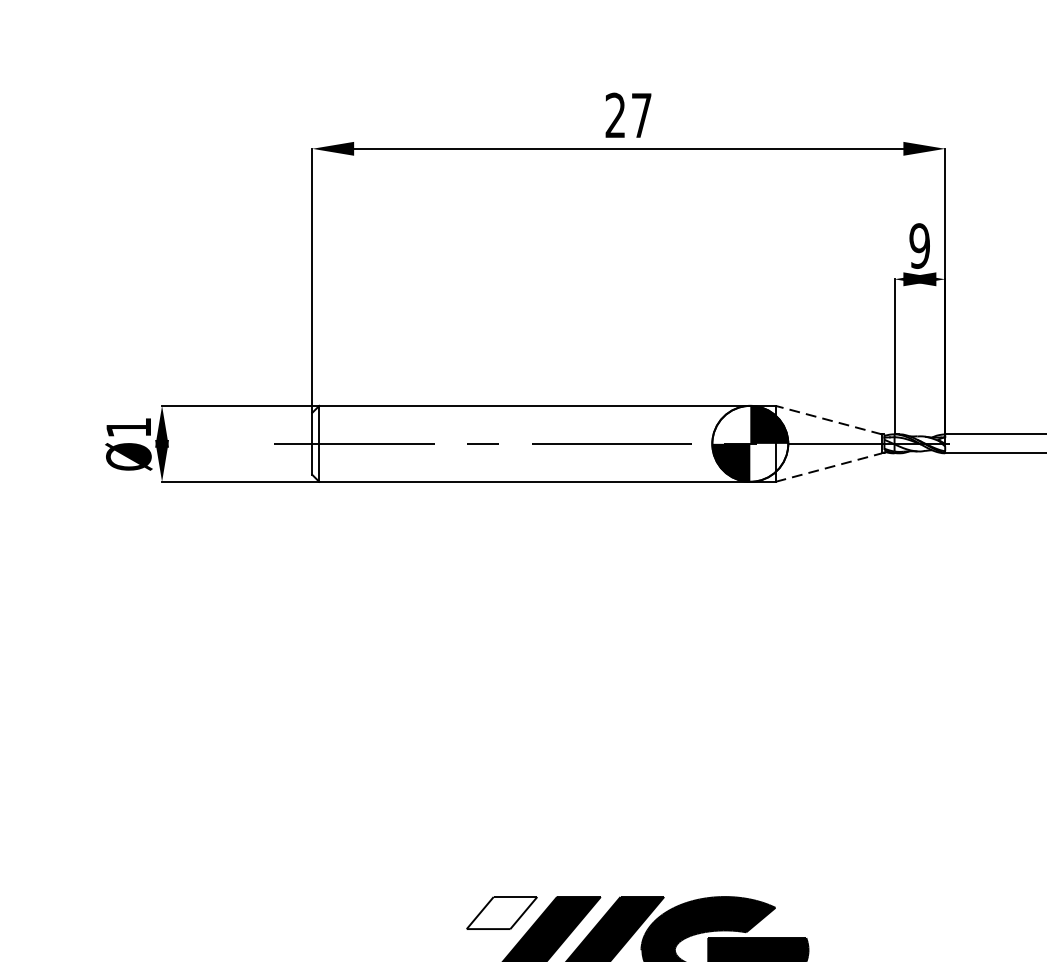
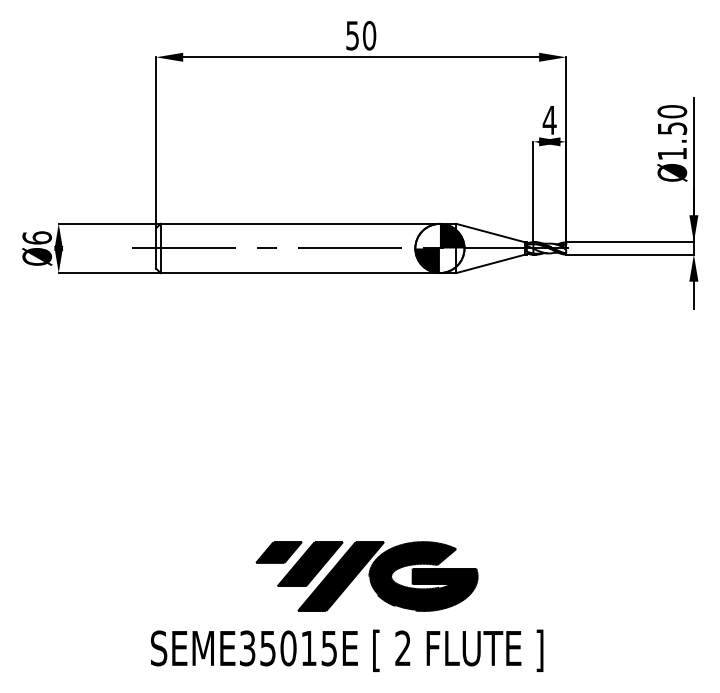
text: (629, 115) -> (361, 35), 27 -> 50
text: (919, 246) -> (549, 120), 9 -> 4
line: (828, 420) -> (490, 233), dashed -> solid
text: (129, 426) -> (37, 237), Ø1 -> Ø6
line: (828, 467) -> (490, 263), dashed -> solid
fill: (501, 913) -> (278, 552), added

